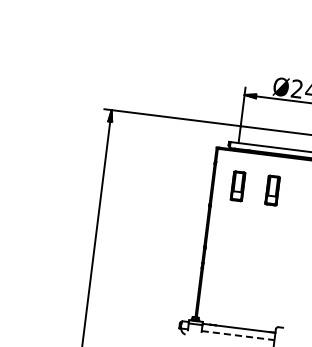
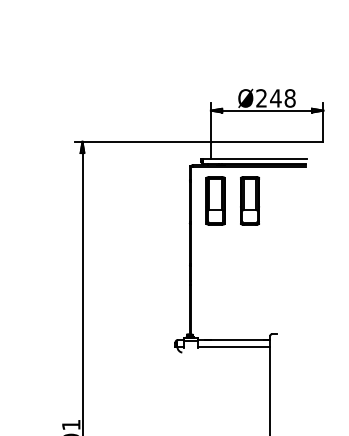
part: (237, 185) -> (215, 200), size x1.67
part: (272, 190) -> (249, 200), size x1.67
line: (238, 335) -> (234, 347), dashed -> solid

